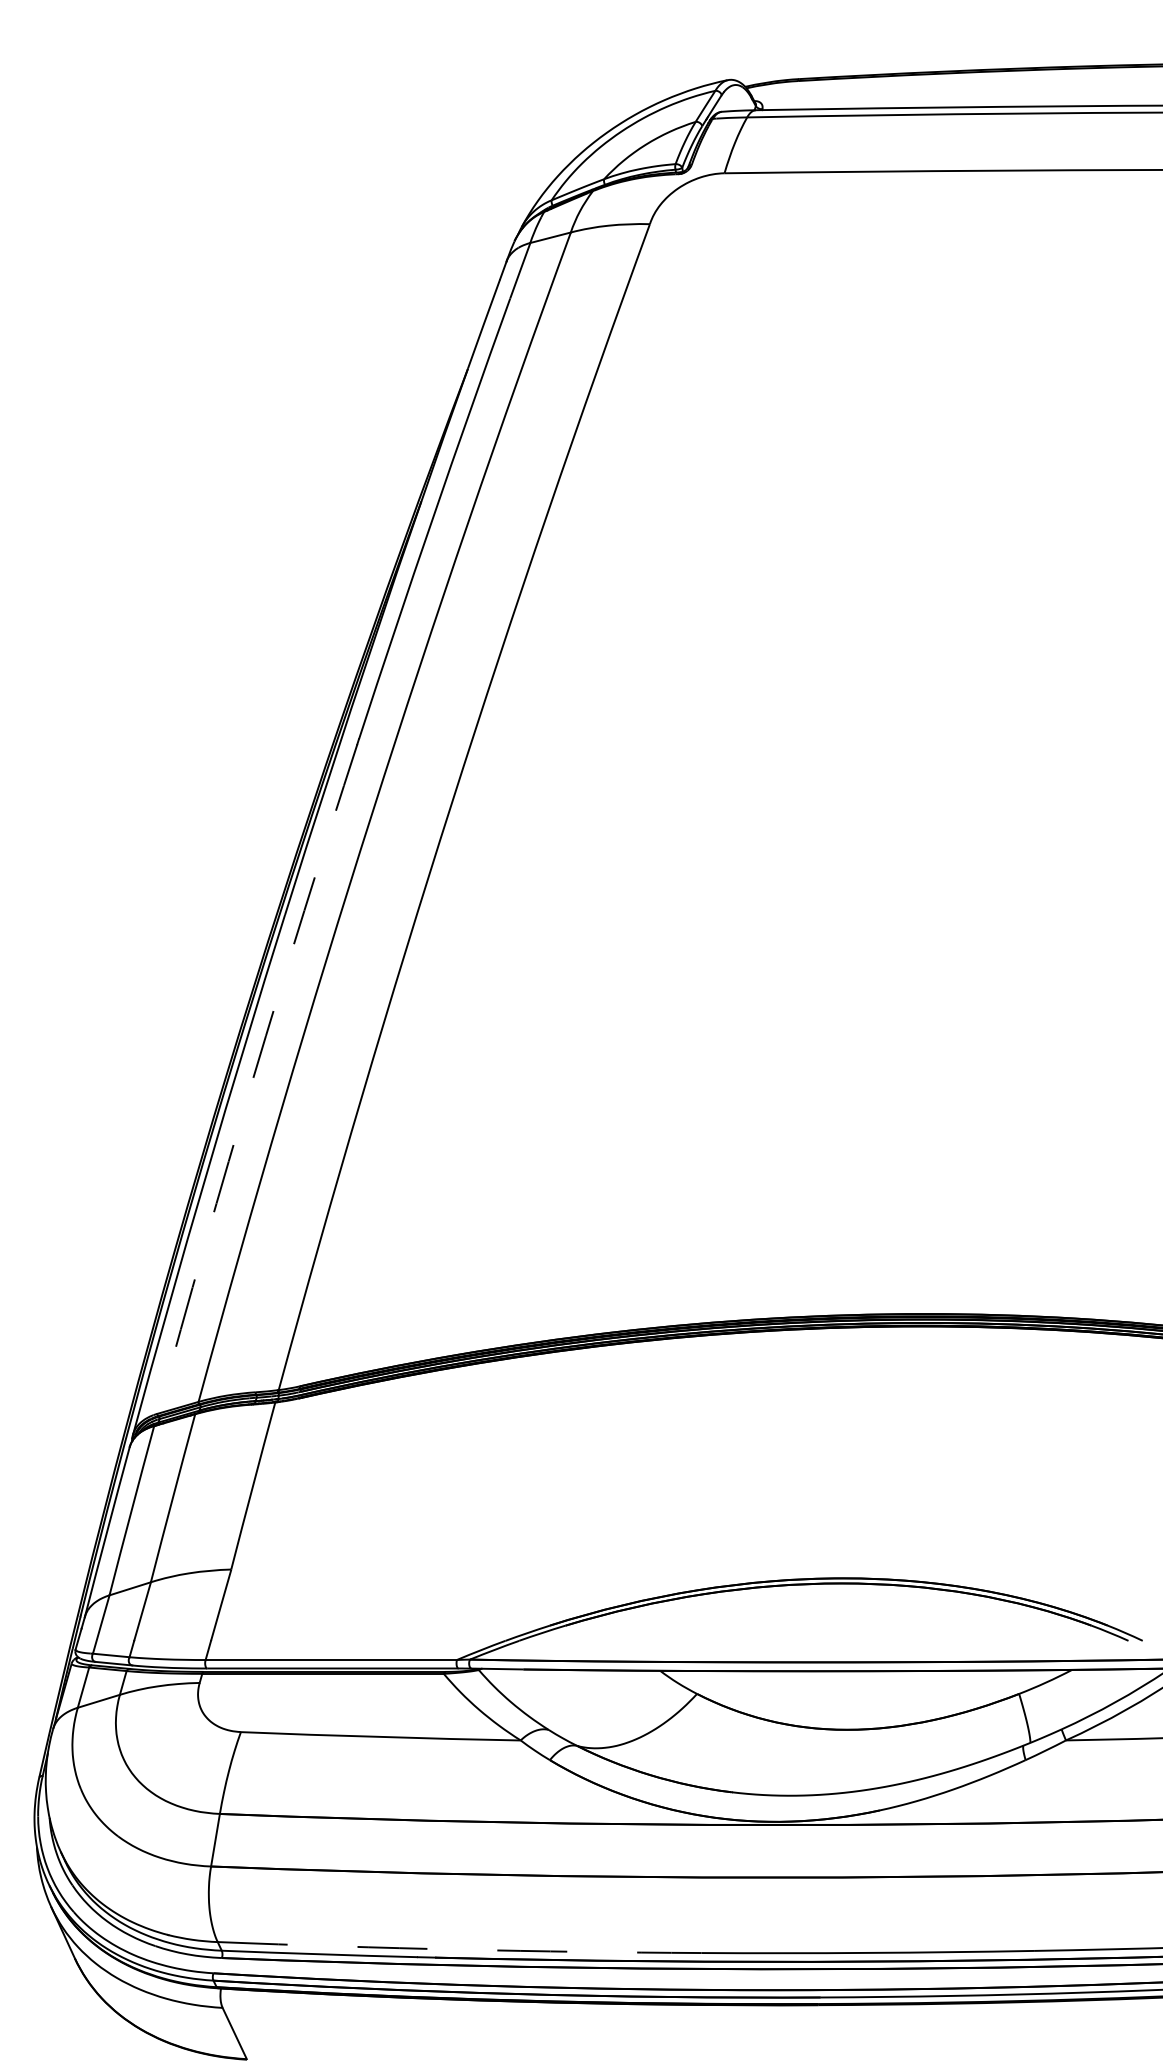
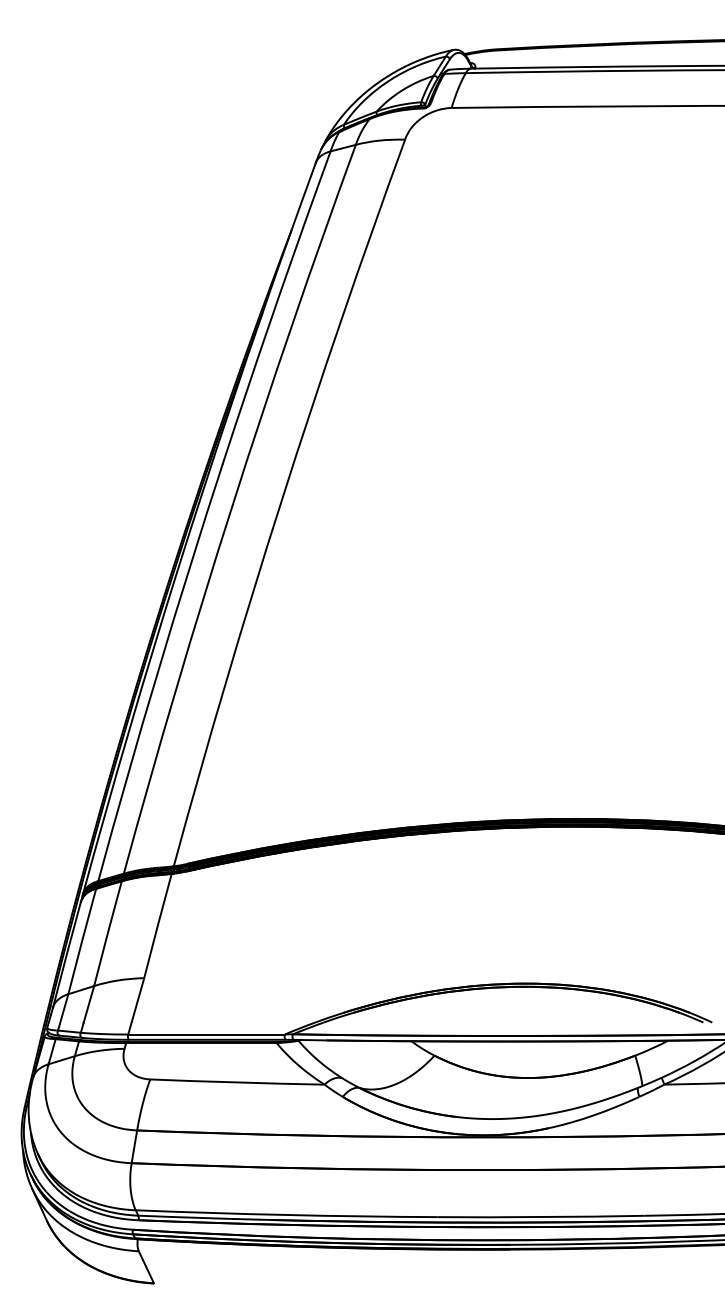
arc: (254, 1077) -> (158, 671), dashed -> solid
arc: (459, 1950) -> (286, 1215), dashed -> solid

